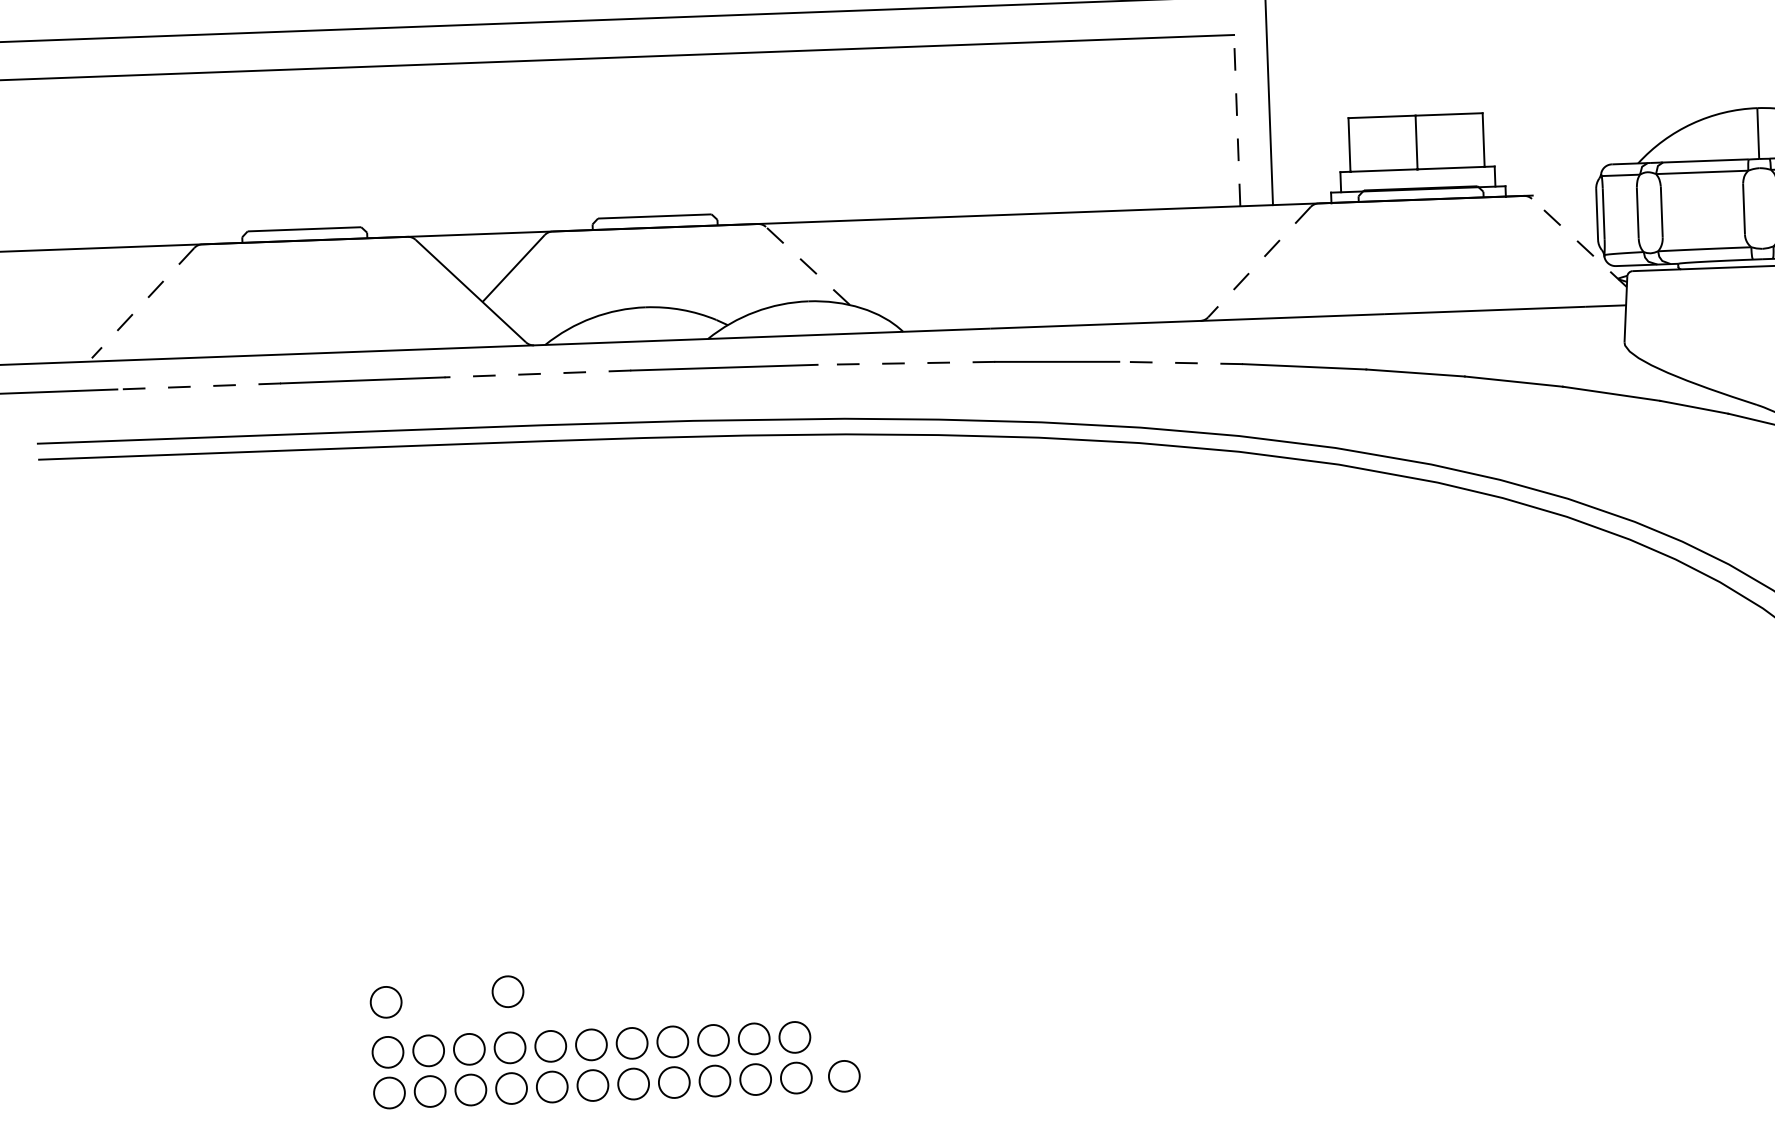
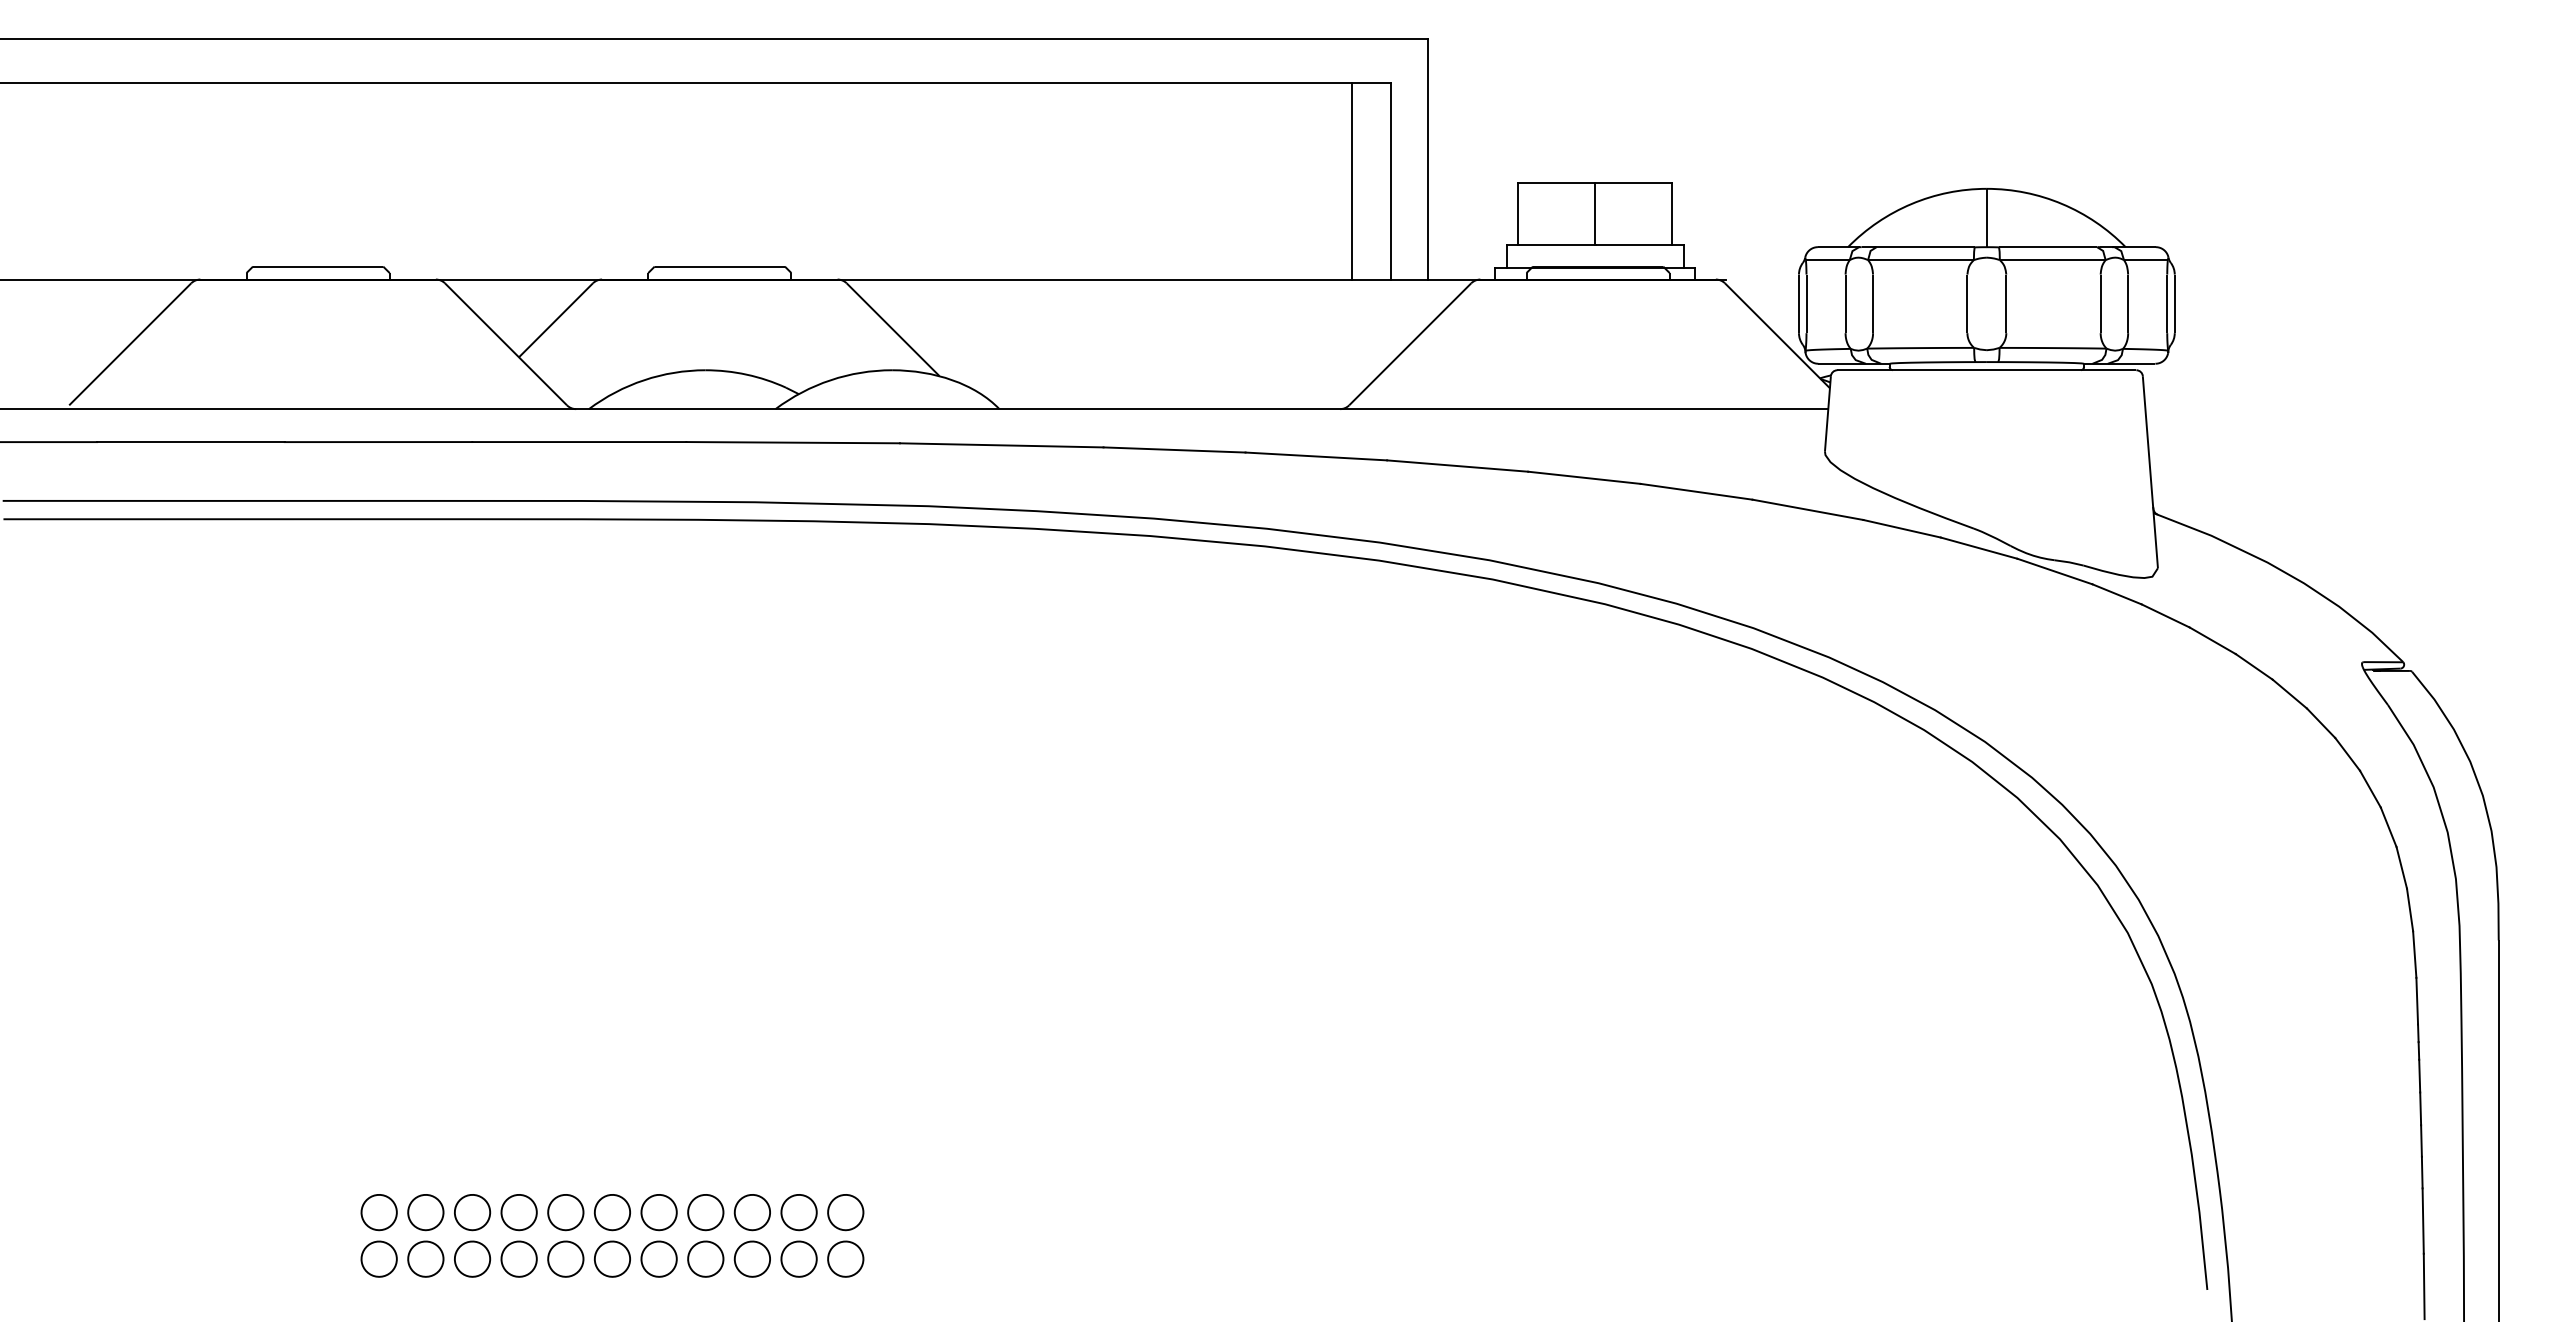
line: (1236, 119) -> (1390, 180), dashed -> solid
line: (1202, 122) -> (1351, 181), added
line: (1579, 242) -> (1777, 335), dashed -> solid
line: (1258, 262) -> (1409, 344), dashed -> solid
line: (808, 265) -> (893, 329), dashed -> solid
line: (142, 303) -> (129, 344), dashed -> solid
line: (906, 363) -> (1001, 445), dashed -> solid
line: (1181, 363) -> (1316, 456), dashed -> solid
line: (537, 374) -> (578, 442), dashed -> solid
line: (198, 386) -> (190, 442), dashed -> solid
part: (507, 991) -> (518, 1147), removed
part: (385, 1001) -> (378, 1154), removed
part: (844, 1075) -> (900, 1258), removed

